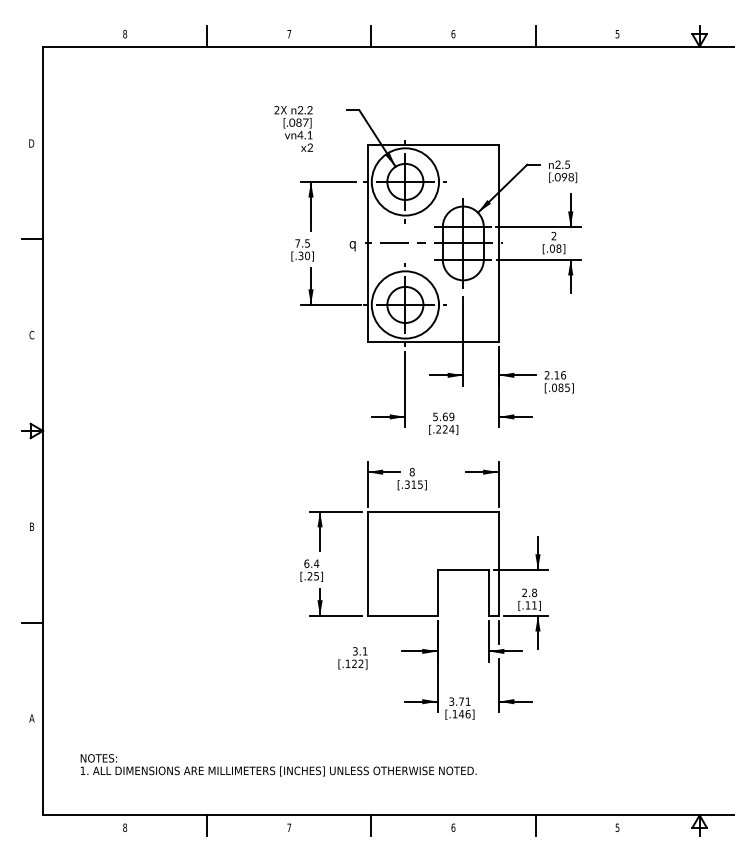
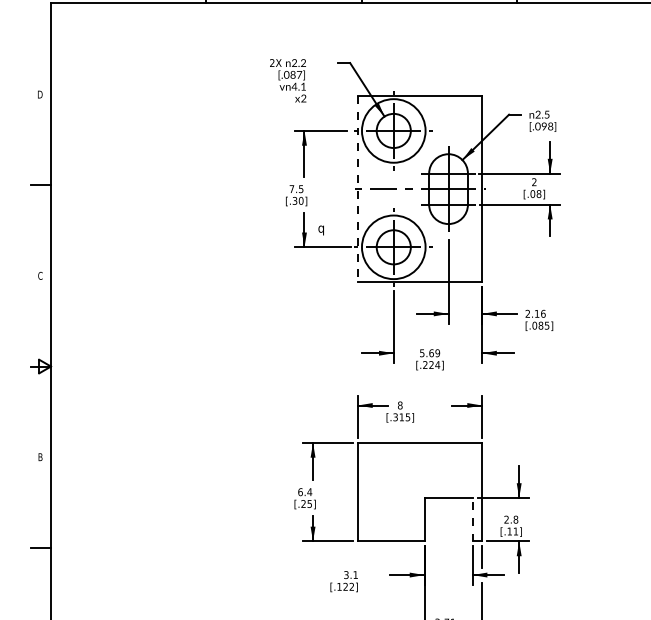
line: (367, 243) -> (357, 189), solid -> dashed
text: (352, 246) -> (321, 230), moved
line: (488, 592) -> (472, 519), solid -> dashed

